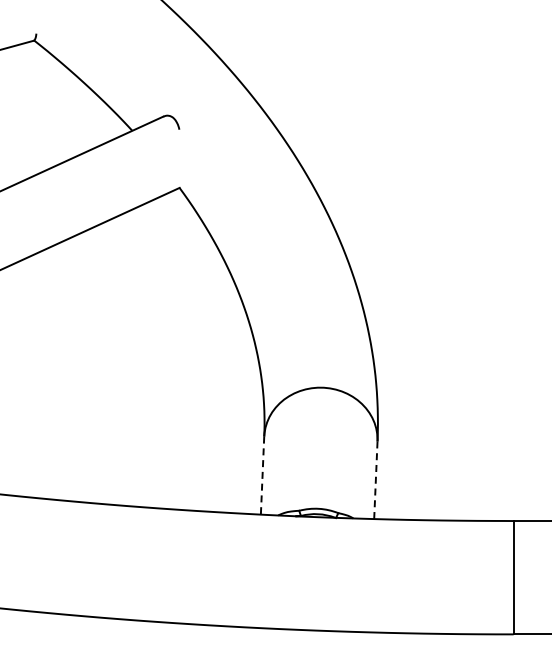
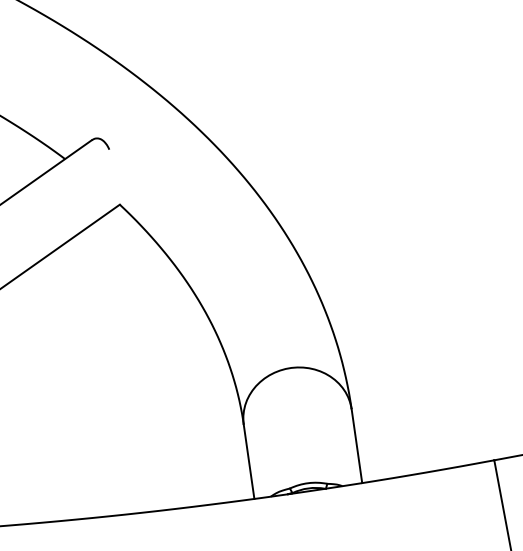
line: (262, 476) -> (249, 462), dashed -> solid
line: (375, 480) -> (356, 446), dashed -> solid

